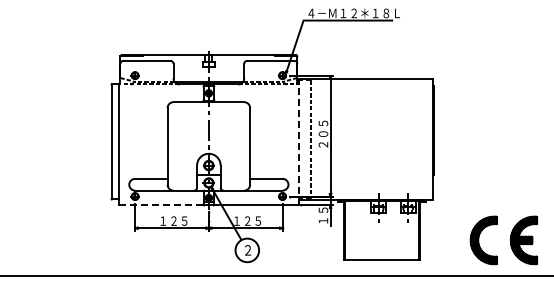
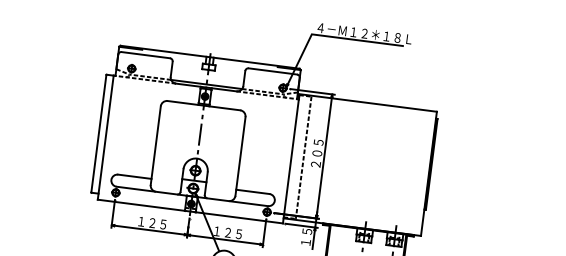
line: (299, 144) -> (291, 161), dashed -> solid
line: (161, 205) -> (141, 205), dashed -> solid

